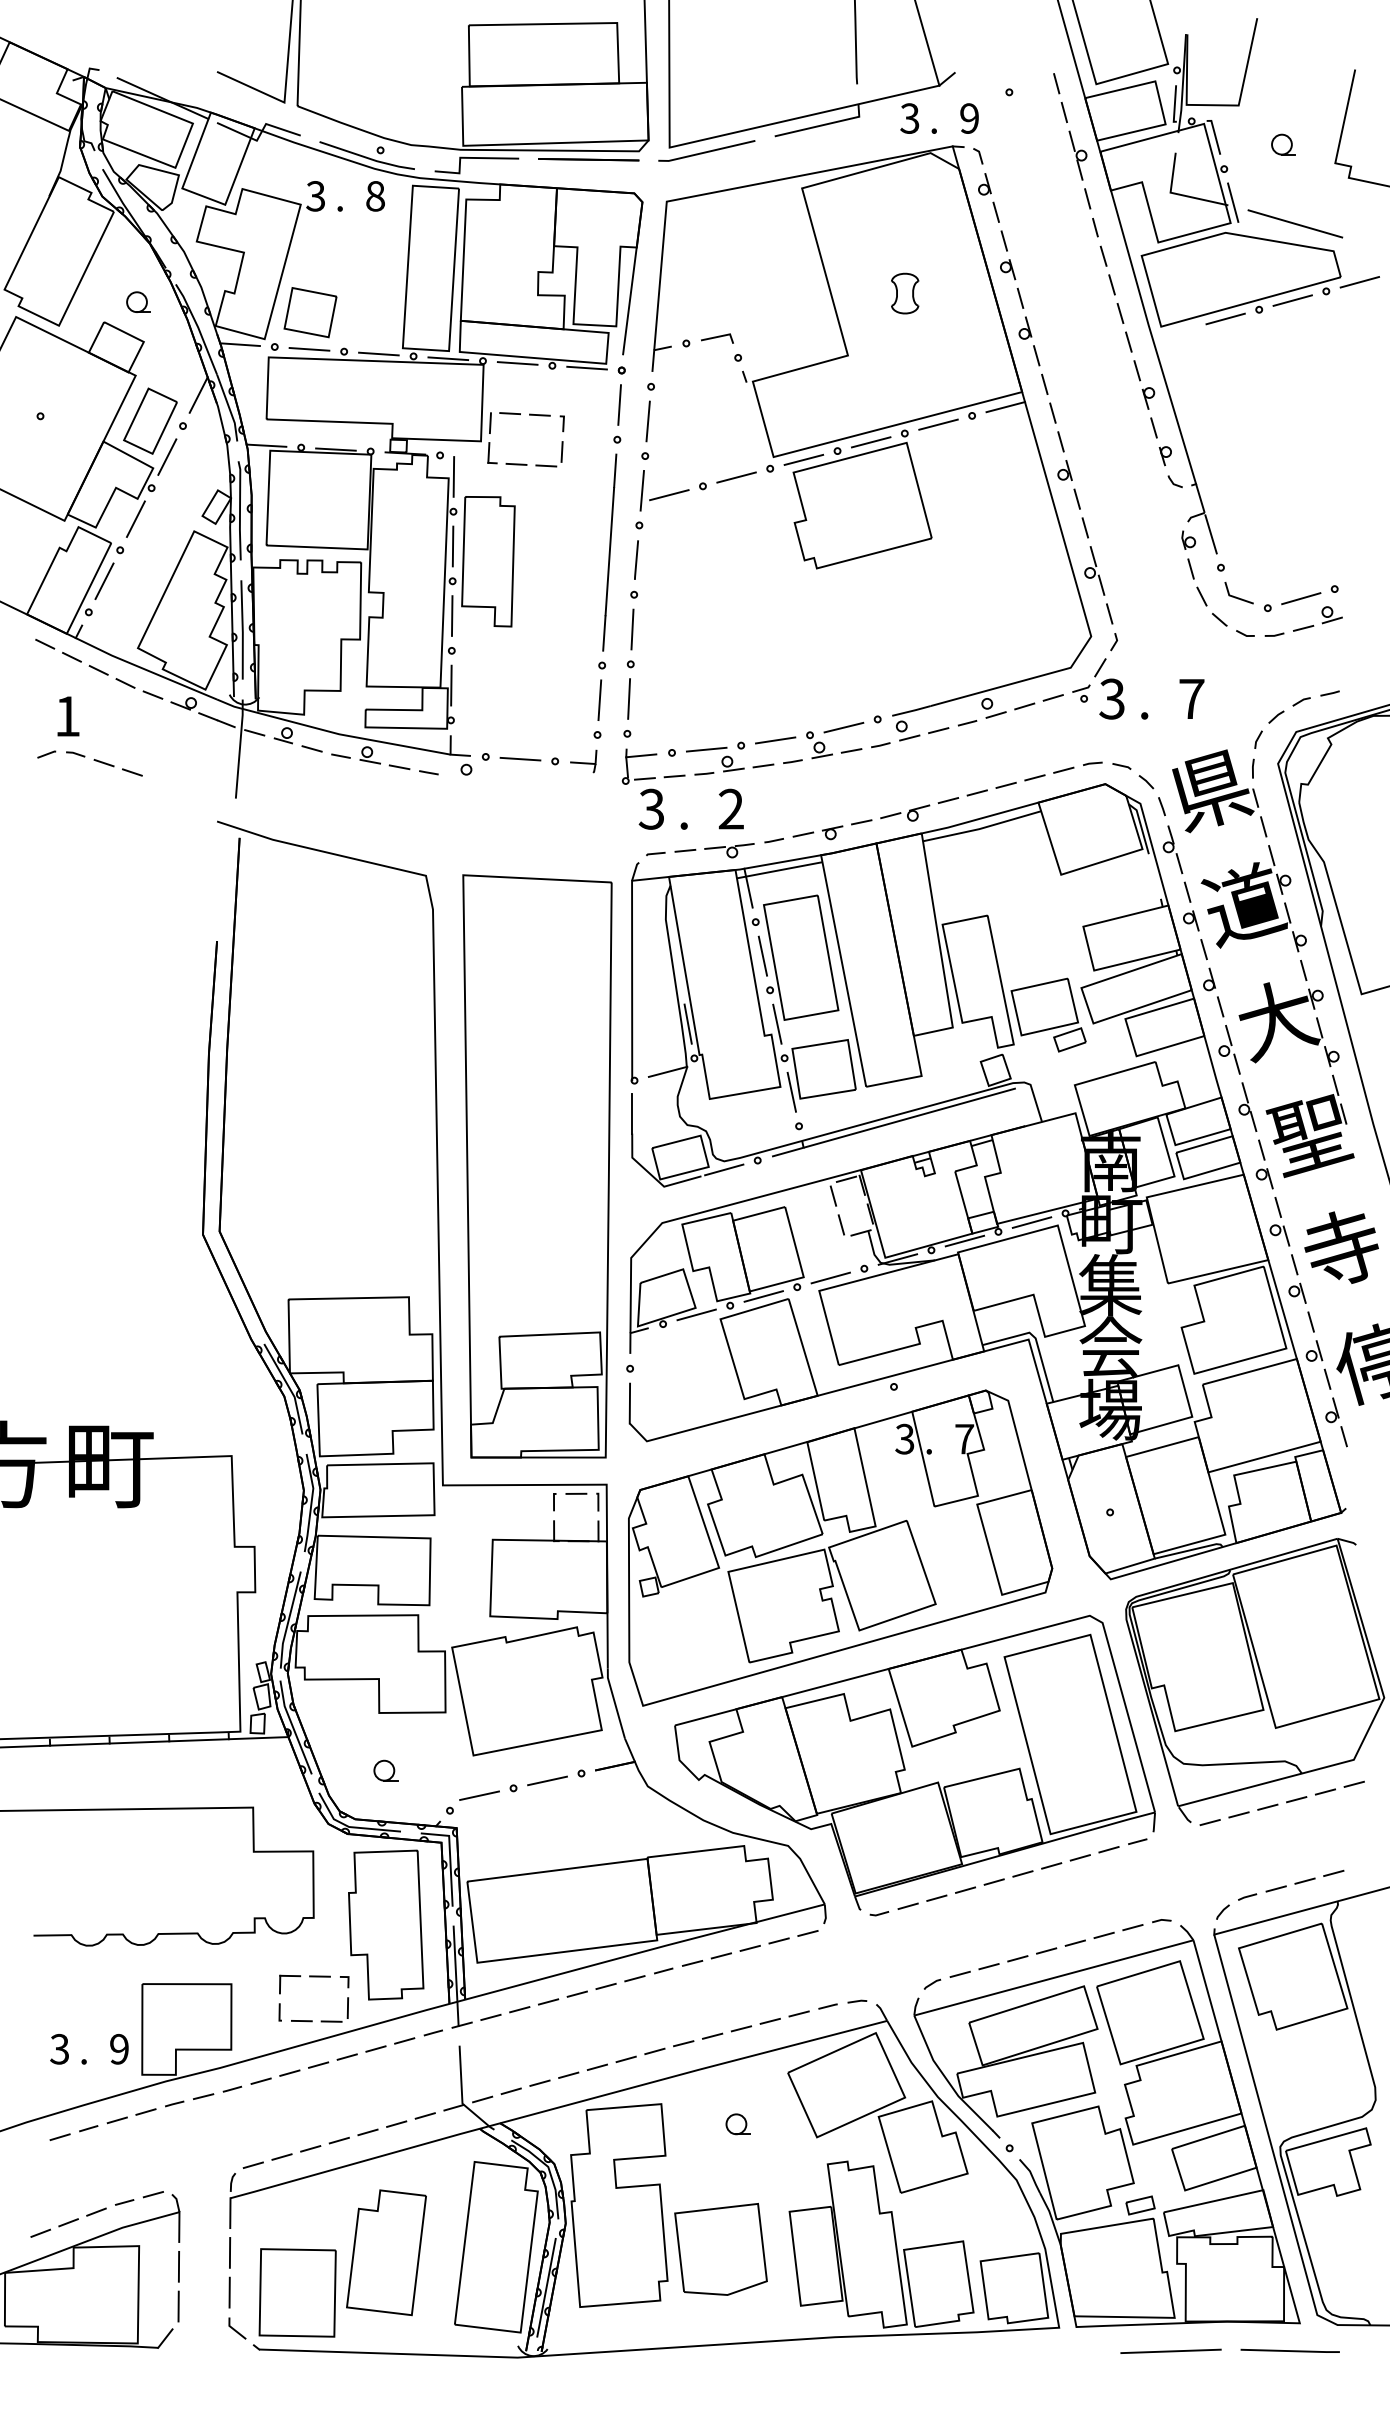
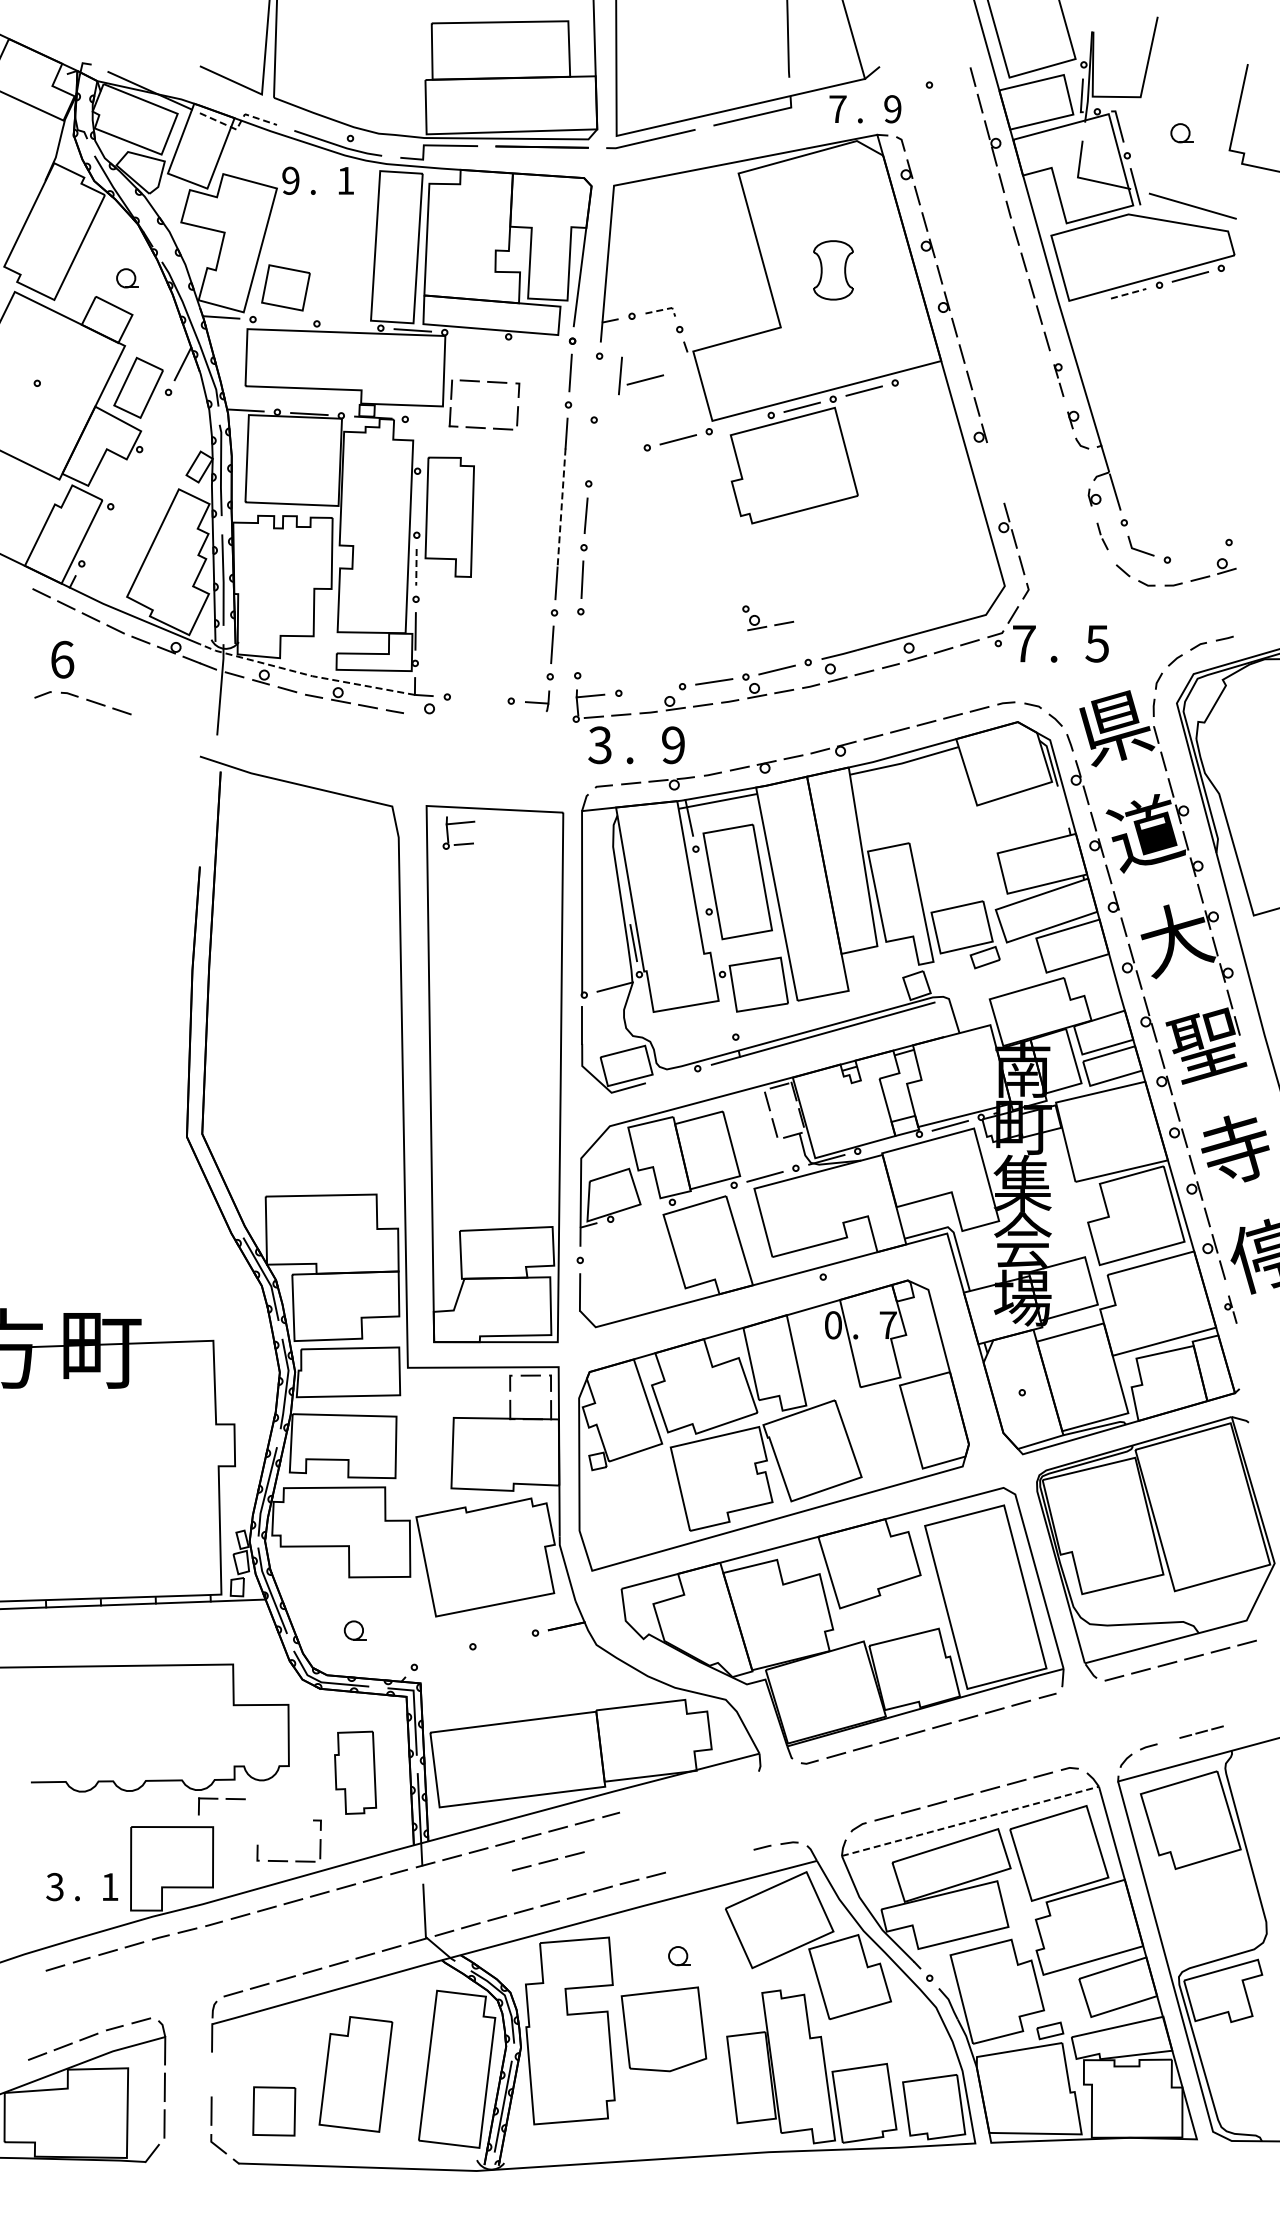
text: (909, 118) -> (837, 109), 3 -> 7
line: (260, 135) -> (239, 124), solid -> dashed
text: (315, 195) -> (290, 180), 3 -> 9
text: (375, 195) -> (345, 180), 8 -> 1
line: (1359, 281) -> (1251, 259), removed
part: (905, 293) -> (833, 270), size x1.6
line: (1226, 318) -> (1129, 293), solid -> dashed
line: (721, 336) -> (664, 309), solid -> dashed
line: (308, 349) -> (284, 321), removed
line: (378, 353) -> (348, 325), removed
line: (517, 363) -> (476, 334), removed
line: (586, 367) -> (540, 338), removed
line: (1005, 406) -> (925, 374), removed
part: (1149, 412) -> (1058, 379), size x0.7
line: (647, 420) -> (596, 387), removed
line: (166, 456) -> (153, 420), removed
line: (803, 459) -> (739, 423), removed
line: (453, 476) -> (417, 438), removed
part: (664, 490) -> (640, 375), moved
line: (1081, 509) -> (995, 469), removed
line: (135, 518) -> (124, 477), removed
line: (453, 545) -> (417, 502), removed
line: (609, 552) -> (561, 508), solid -> dashed
line: (104, 580) -> (96, 534), removed
part: (1197, 582) -> (1102, 536), size x0.6
line: (1300, 598) -> (1197, 551), removed
line: (452, 616) -> (416, 567), solid -> dashed
part: (832, 679) -> (766, 625), added
line: (629, 698) -> (579, 643), removed
text: (1111, 698) -> (1023, 643), 3 -> 7
text: (1191, 698) -> (1097, 643), 7 -> 5
text: (67, 716) -> (62, 659), 1 -> 6
line: (331, 732) -> (305, 674), solid -> dashed
line: (706, 749) -> (650, 690), removed
line: (520, 758) -> (479, 698), removed
text: (731, 809) -> (673, 745), 2 -> 9
part: (497, 895) -> (458, 824), added
line: (762, 956) -> (702, 880), removed
line: (776, 1024) -> (715, 943), removed
line: (791, 1091) -> (728, 1005), removed
line: (723, 1170) -> (666, 1077), removed
line: (964, 1240) -> (888, 1142), removed
line: (762, 1296) -> (702, 1193), removed
line: (696, 1314) -> (641, 1210), removed
part: (1336, 1422) -> (1230, 1309), size x0.6
text: (904, 1439) -> (832, 1325), 3 -> 0
line: (547, 1780) -> (504, 1639), removed
line: (479, 1795) -> (441, 1653), removed
part: (1304, 1880) -> (1201, 1731), size x0.6
part: (386, 1924) -> (355, 1772), size x0.6
part: (749, 1948) -> (690, 1794), removed
part: (301, 1977) -> (218, 1799), moved
line: (1053, 1978) -> (970, 1821), solid -> dashed
part: (770, 2021) -> (548, 1861), moved
text: (118, 2048) -> (109, 1886), 9 -> 1
part: (720, 2249) -> (663, 2029), moved
line: (229, 2252) -> (211, 2074), removed
part: (298, 2293) -> (274, 2111), size x0.6
line: (1171, 2350) -> (1078, 2164), removed
line: (1289, 2350) -> (1187, 2164), removed

